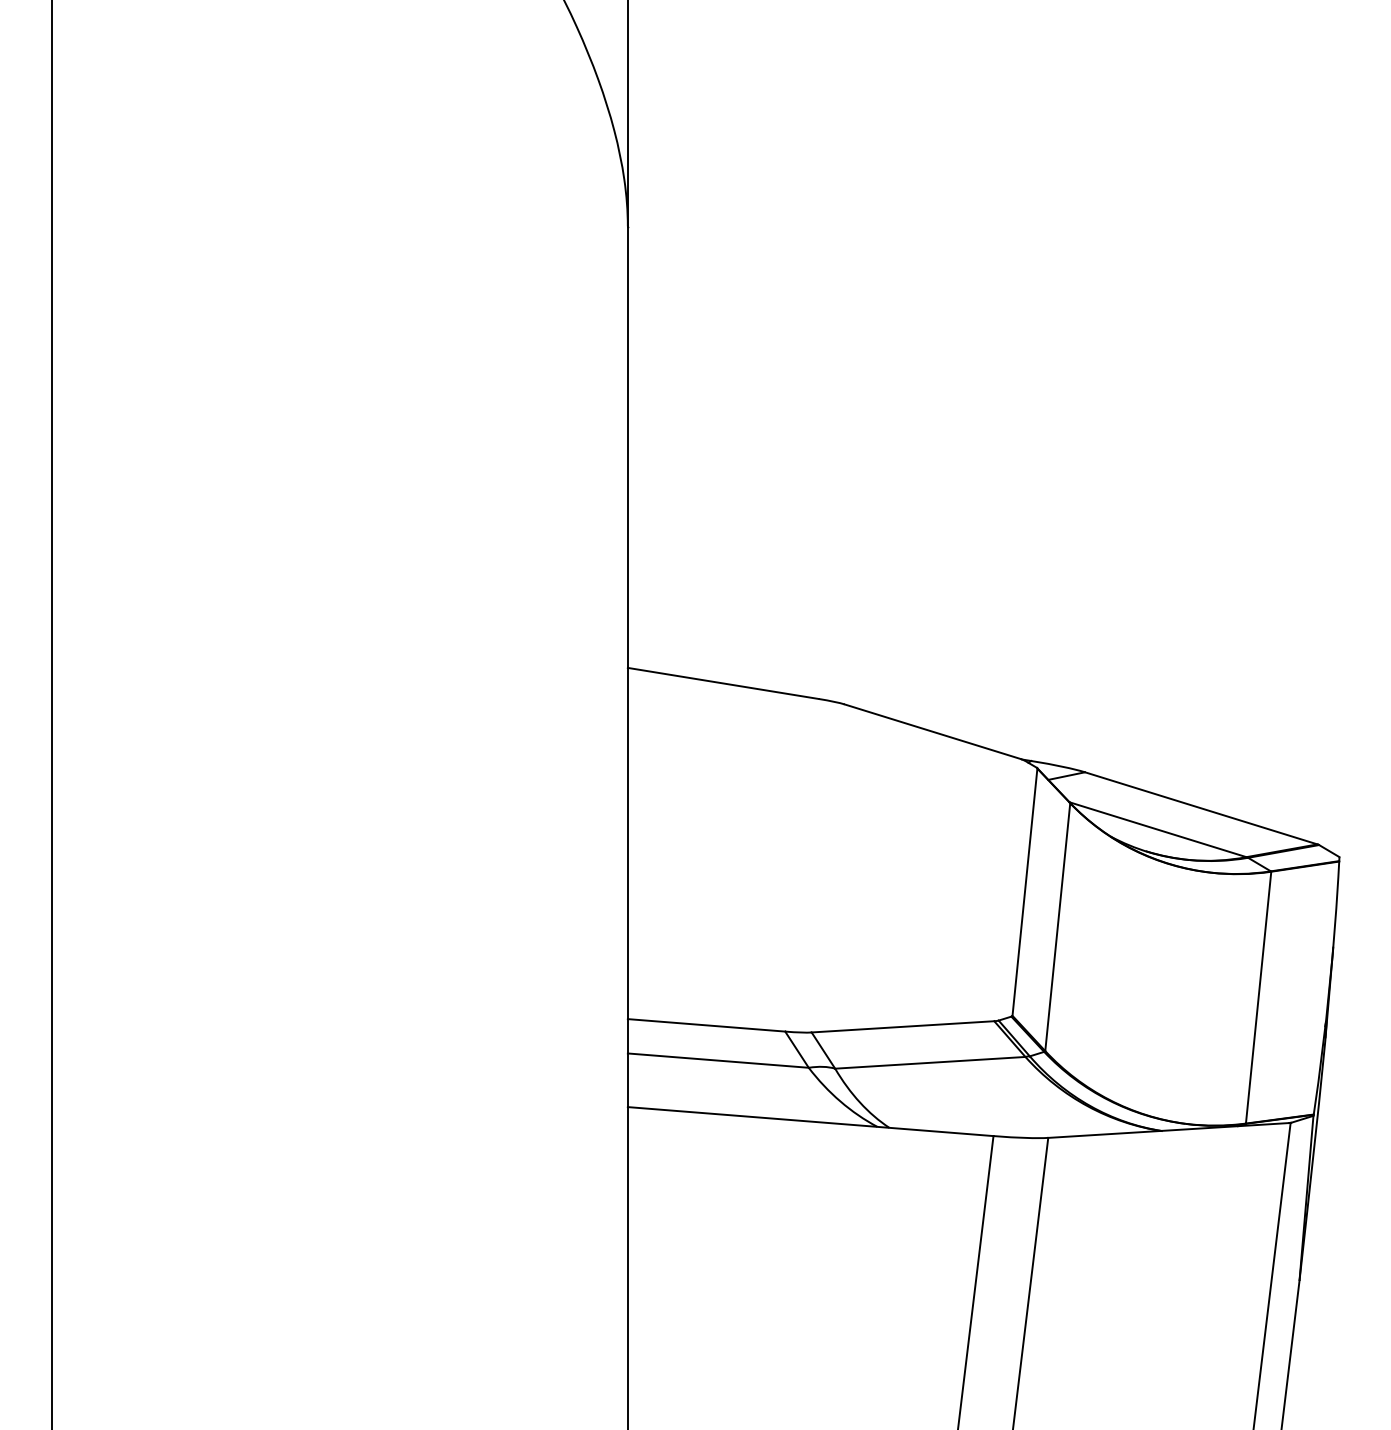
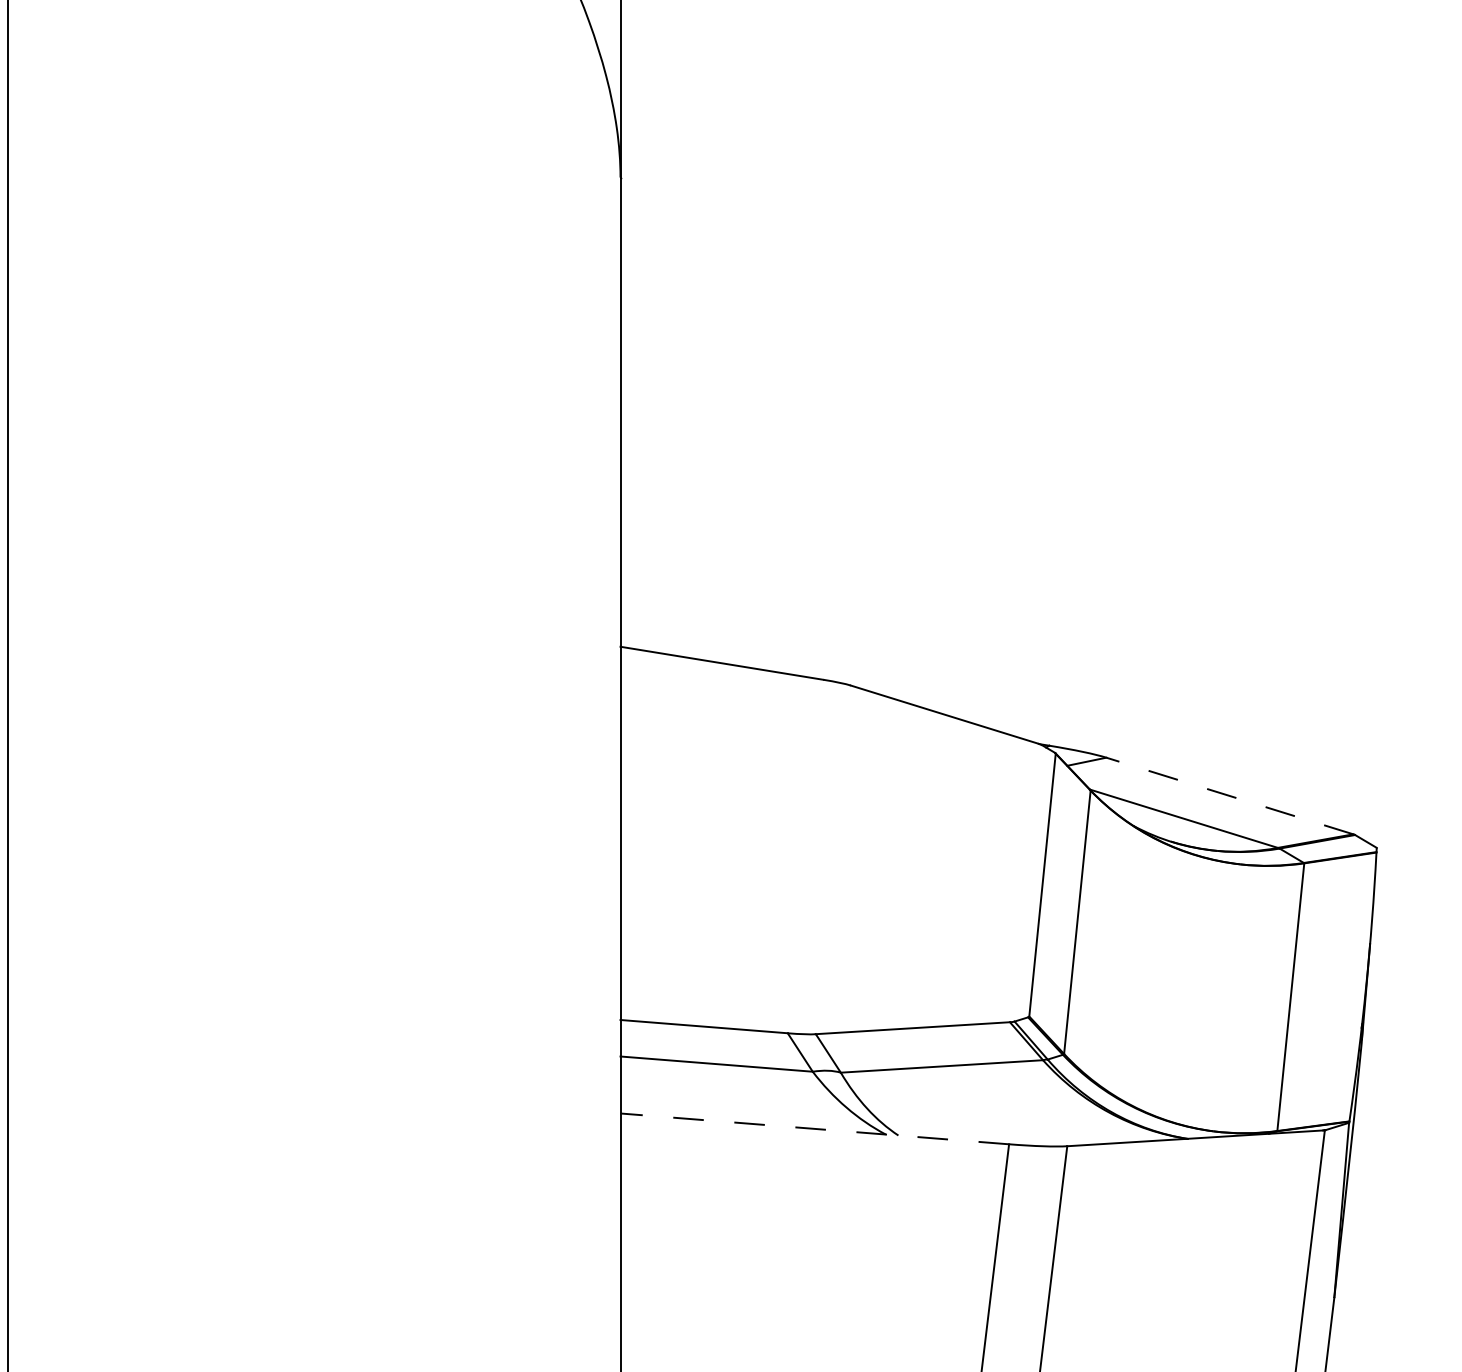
line: (1201, 808) -> (1230, 796), solid -> dashed
line: (810, 1121) -> (814, 1128), solid -> dashed

